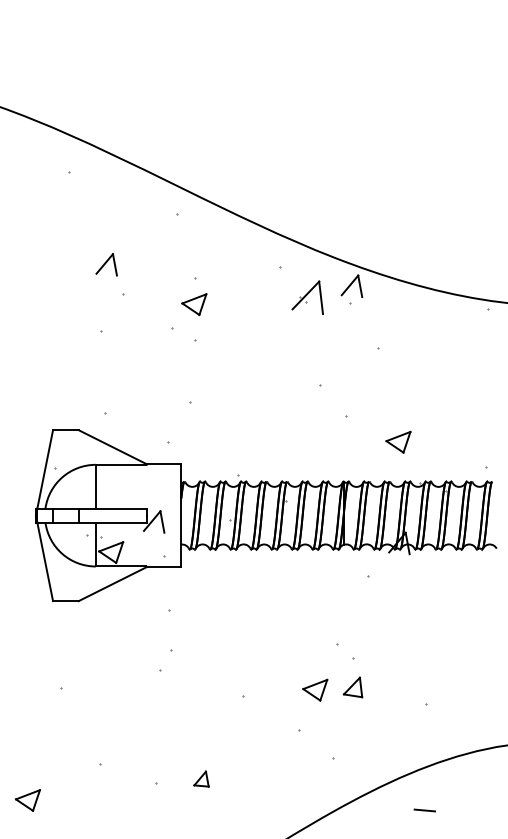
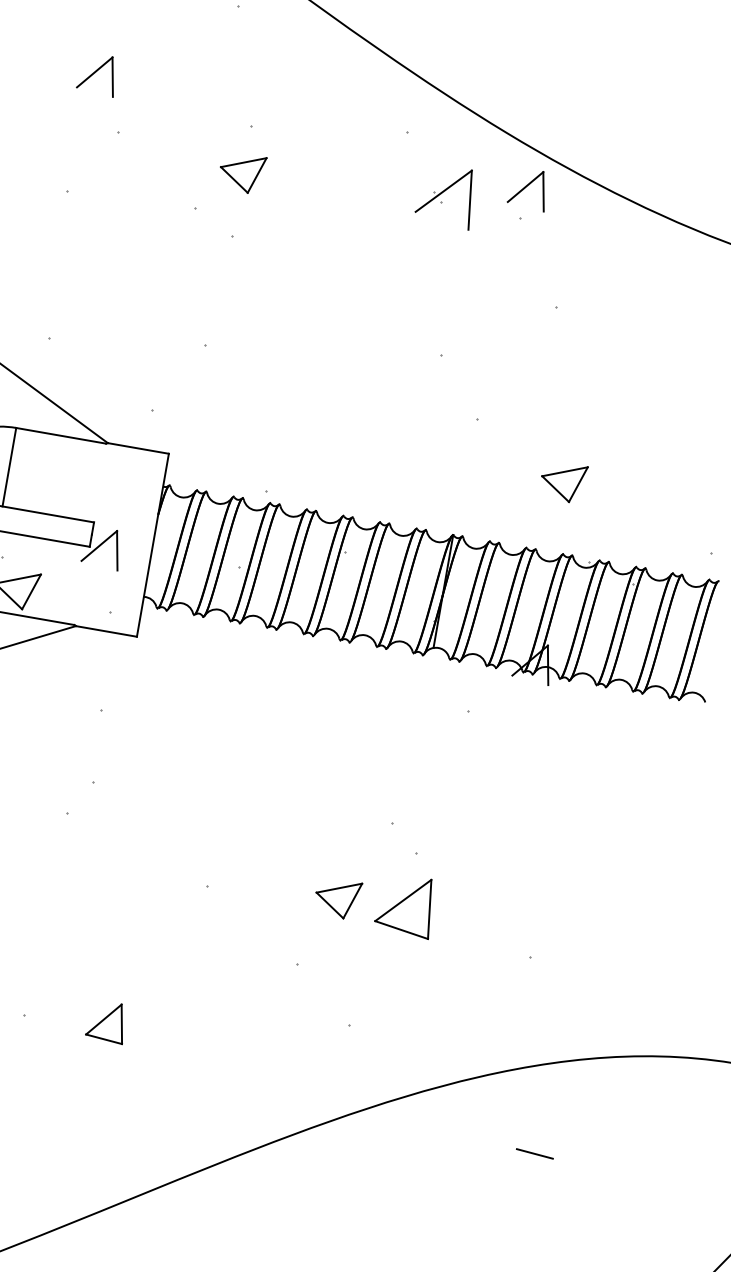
part: (352, 687) -> (404, 905), size x1.67
part: (201, 778) -> (107, 1020), size x1.43
line: (424, 810) -> (534, 1153), moved

